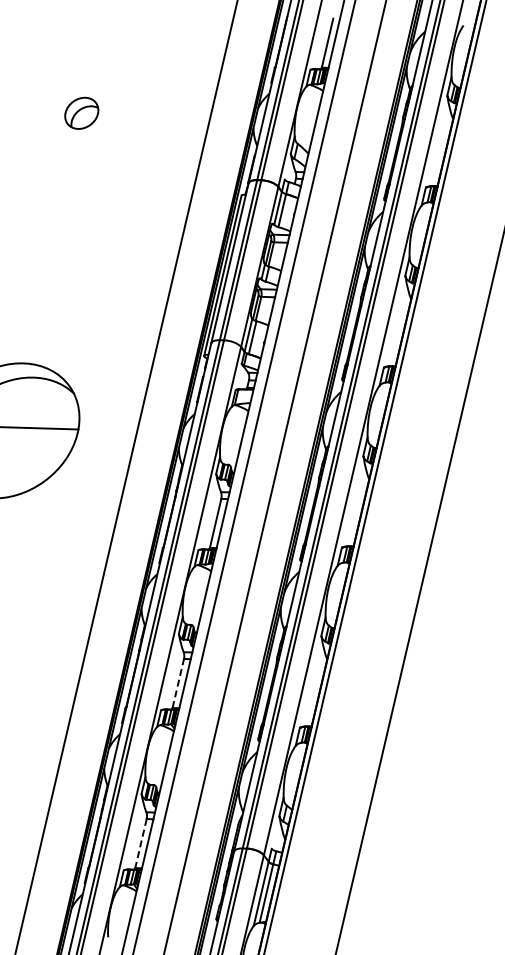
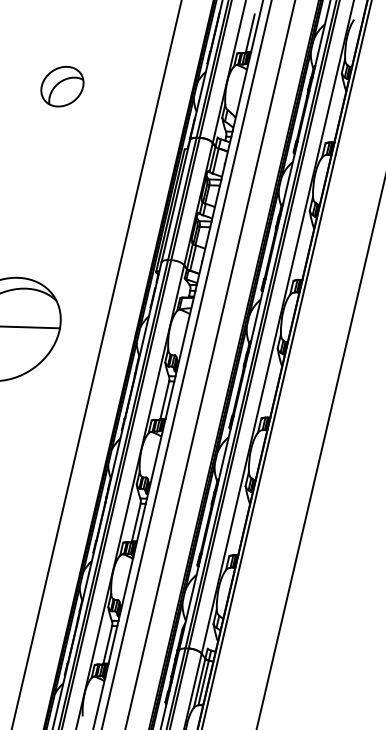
part: (81, 113) -> (62, 86), size x1.67
line: (178, 683) -> (136, 522), dashed -> solid
line: (140, 844) -> (107, 645), dashed -> solid

